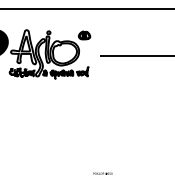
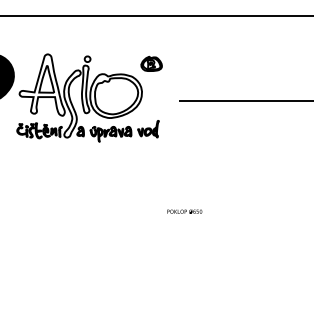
text: (102, 173) -> (183, 211), moved

